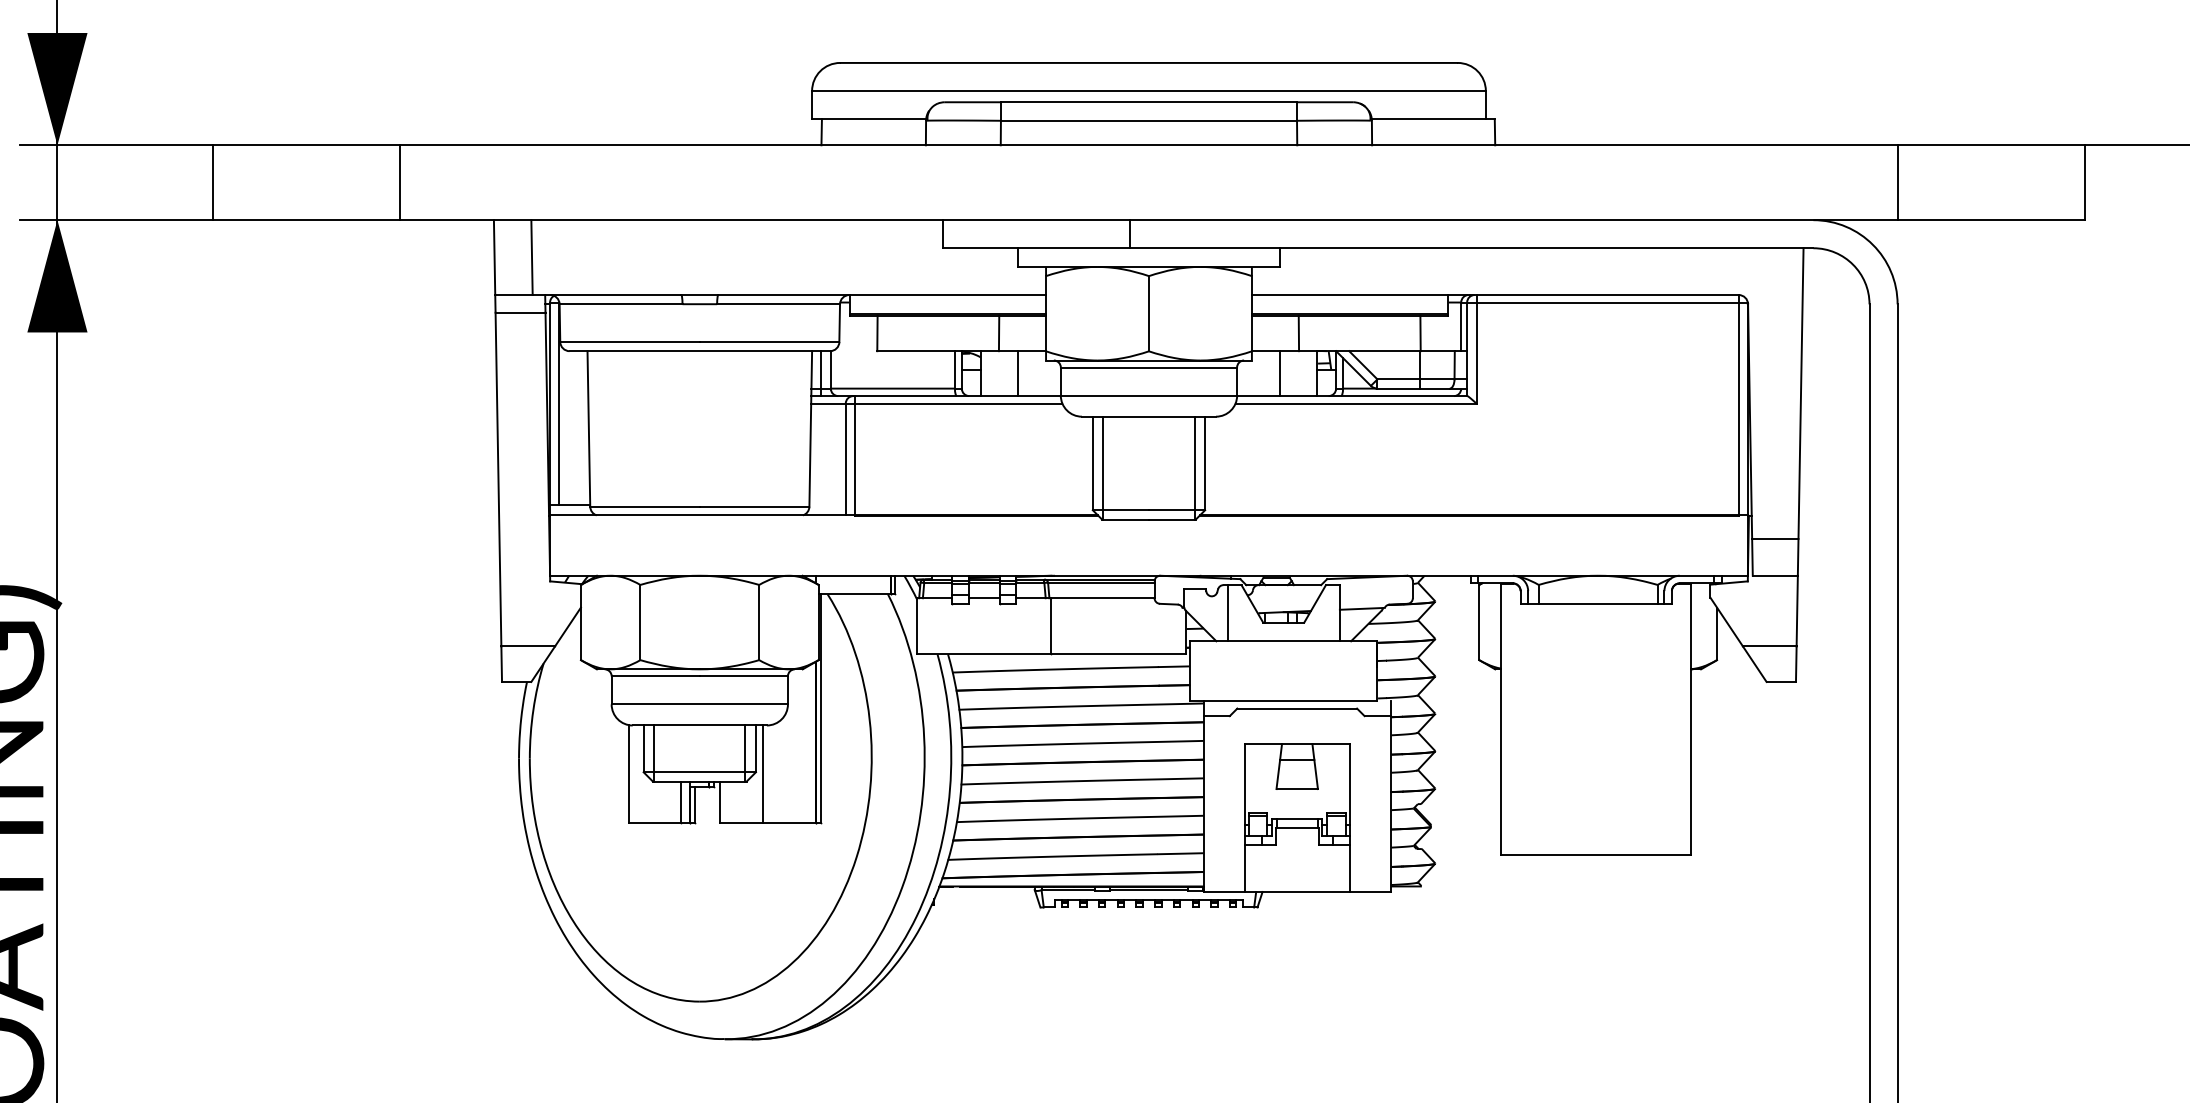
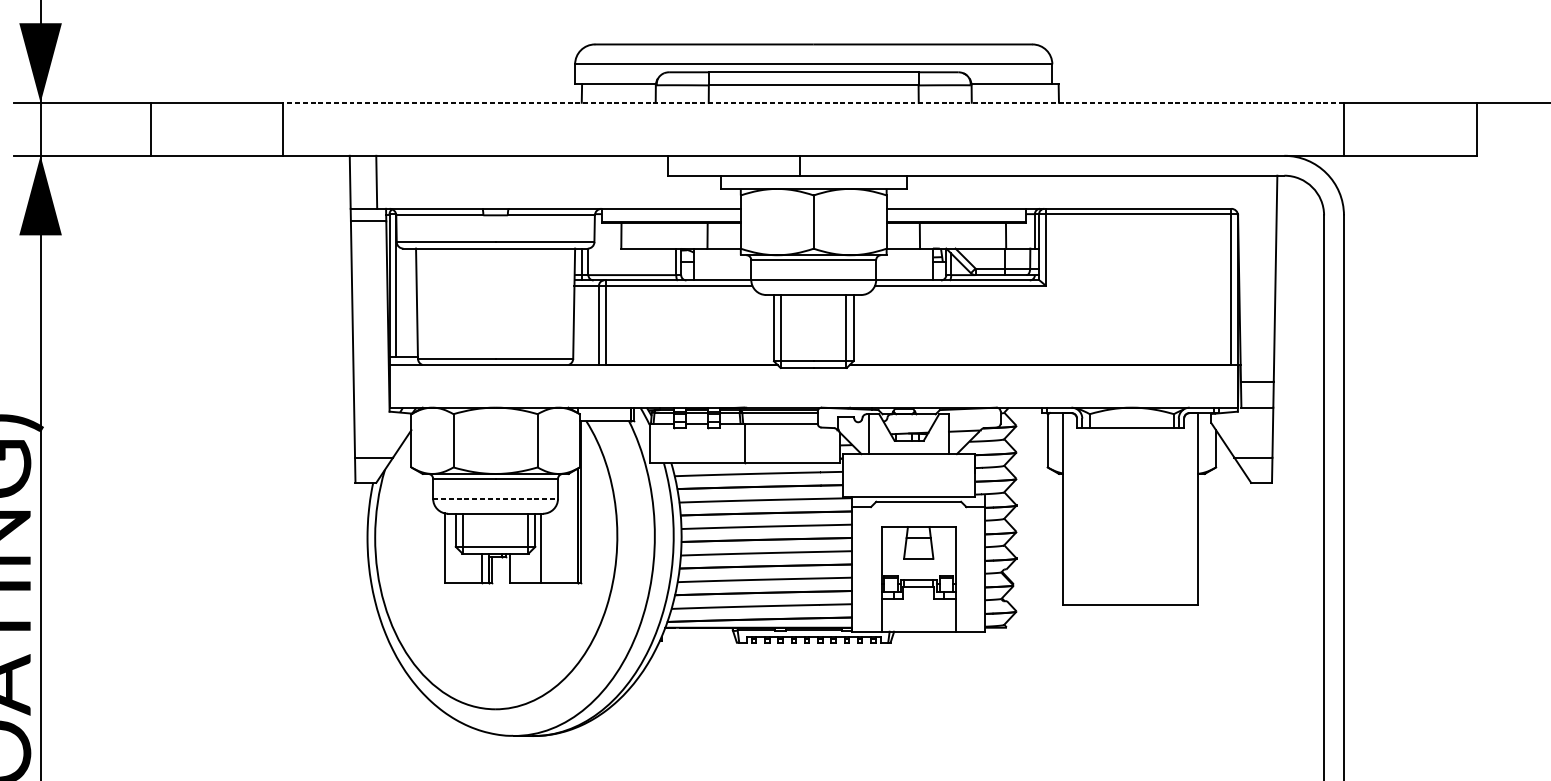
line: (1148, 145) -> (813, 102), solid -> dashed
line: (1017, 373) -> (720, 264), removed
line: (1279, 373) -> (906, 264), removed
line: (700, 704) -> (496, 498), solid -> dashed

